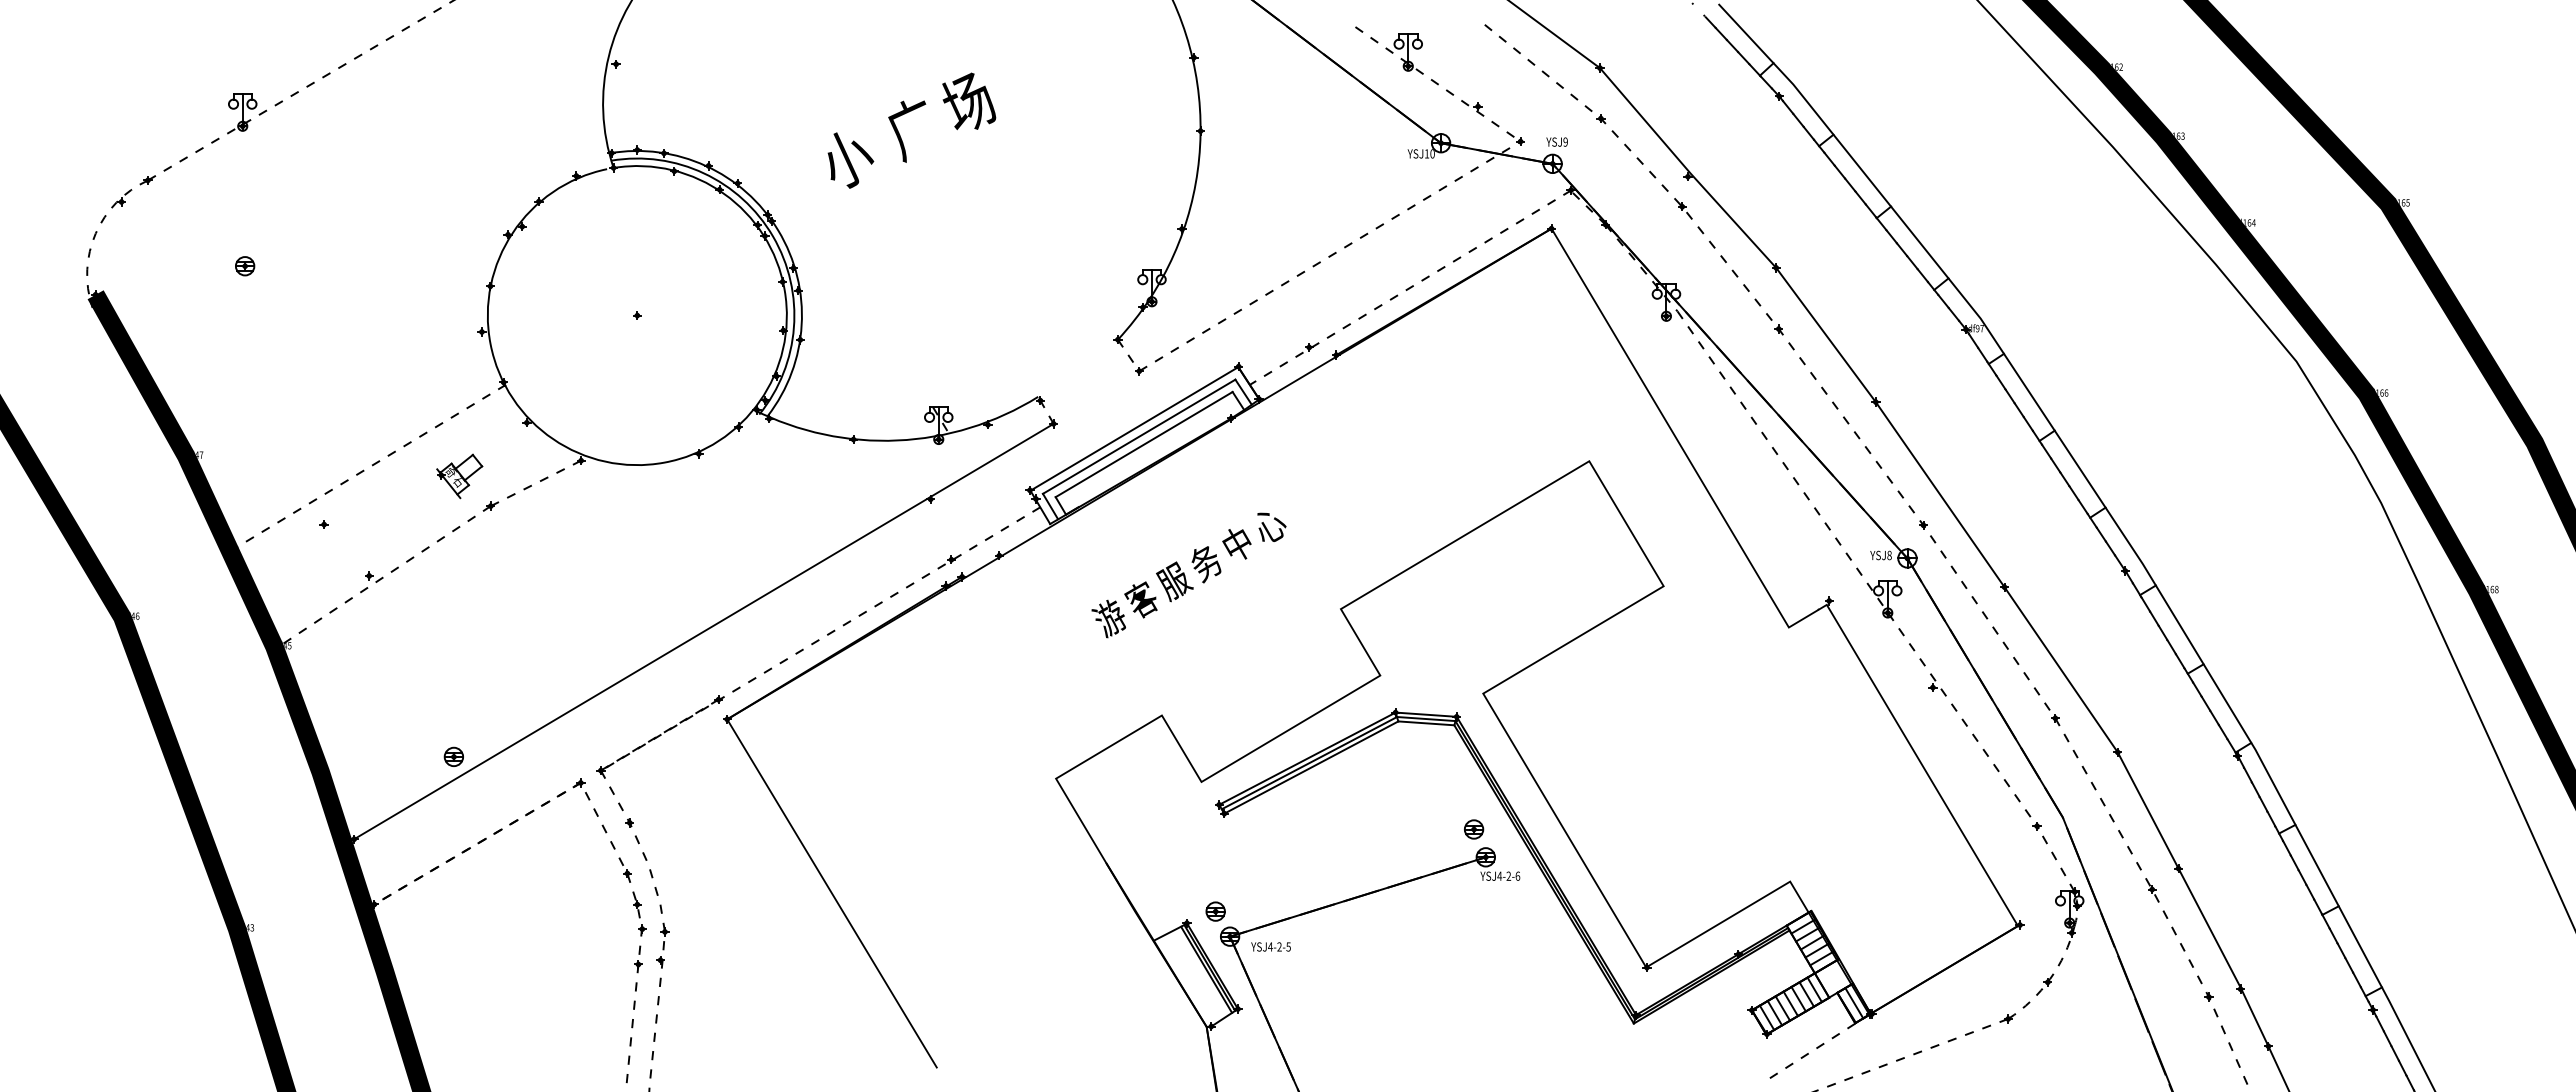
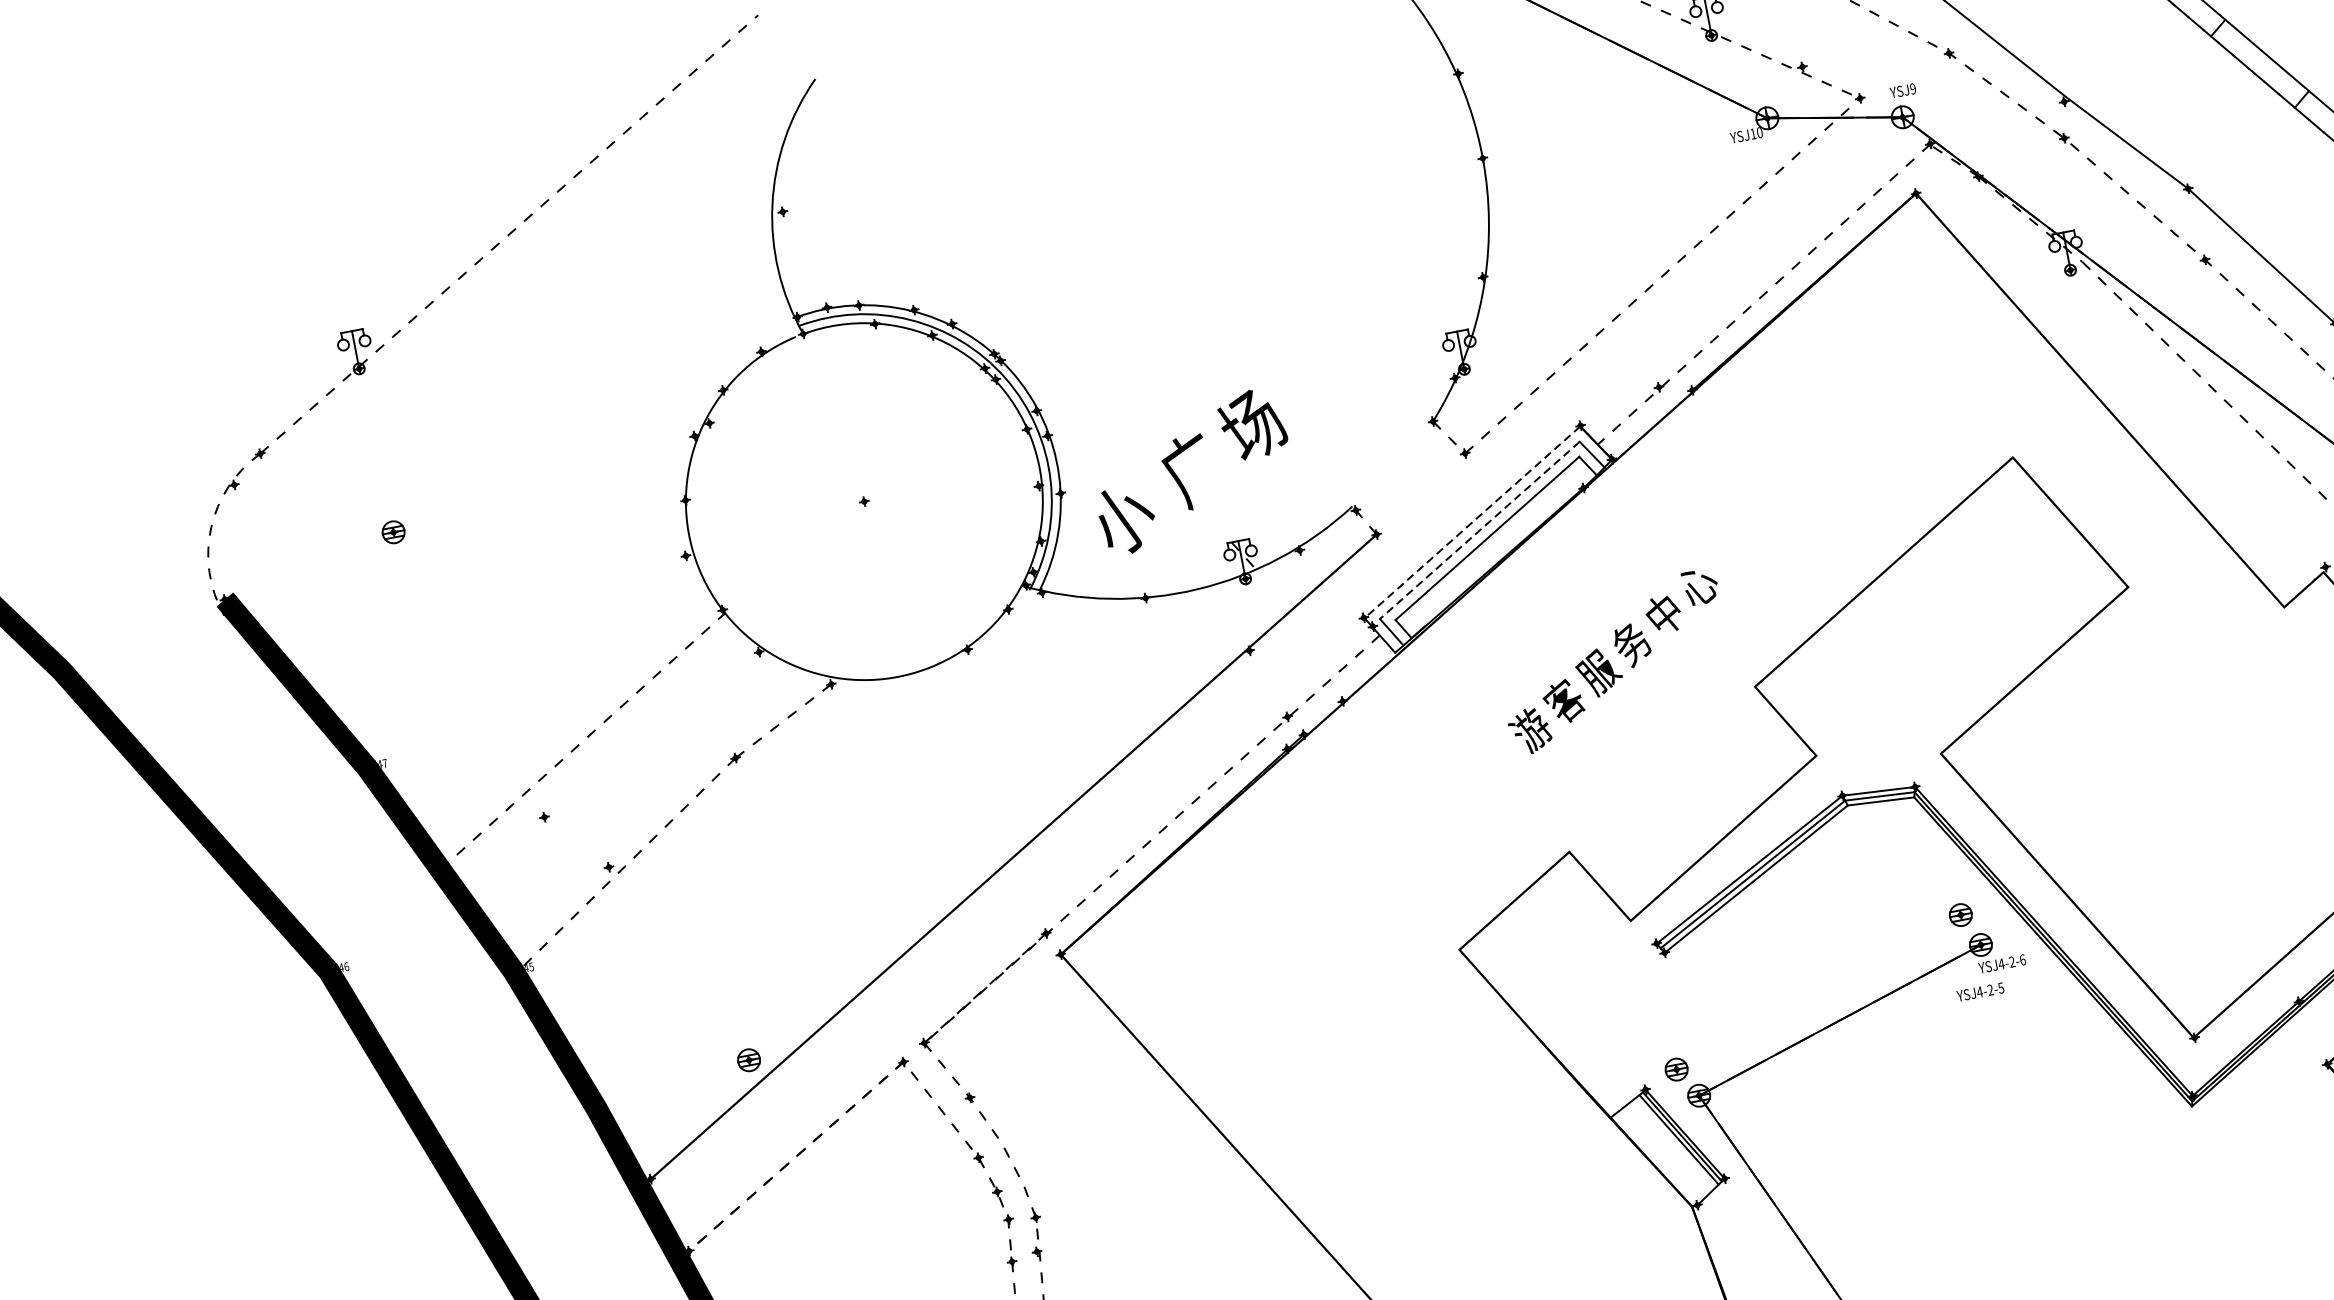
text: (911, 130) -> (1191, 471), moved
line: (1134, 428) -> (1472, 521), solid -> dashed
line: (1139, 436) -> (1480, 530), solid -> dashed
part: (459, 476) -> (692, 730), removed
text: (1188, 575) -> (1613, 662), moved
text: (1270, 946) -> (1979, 991), moved

